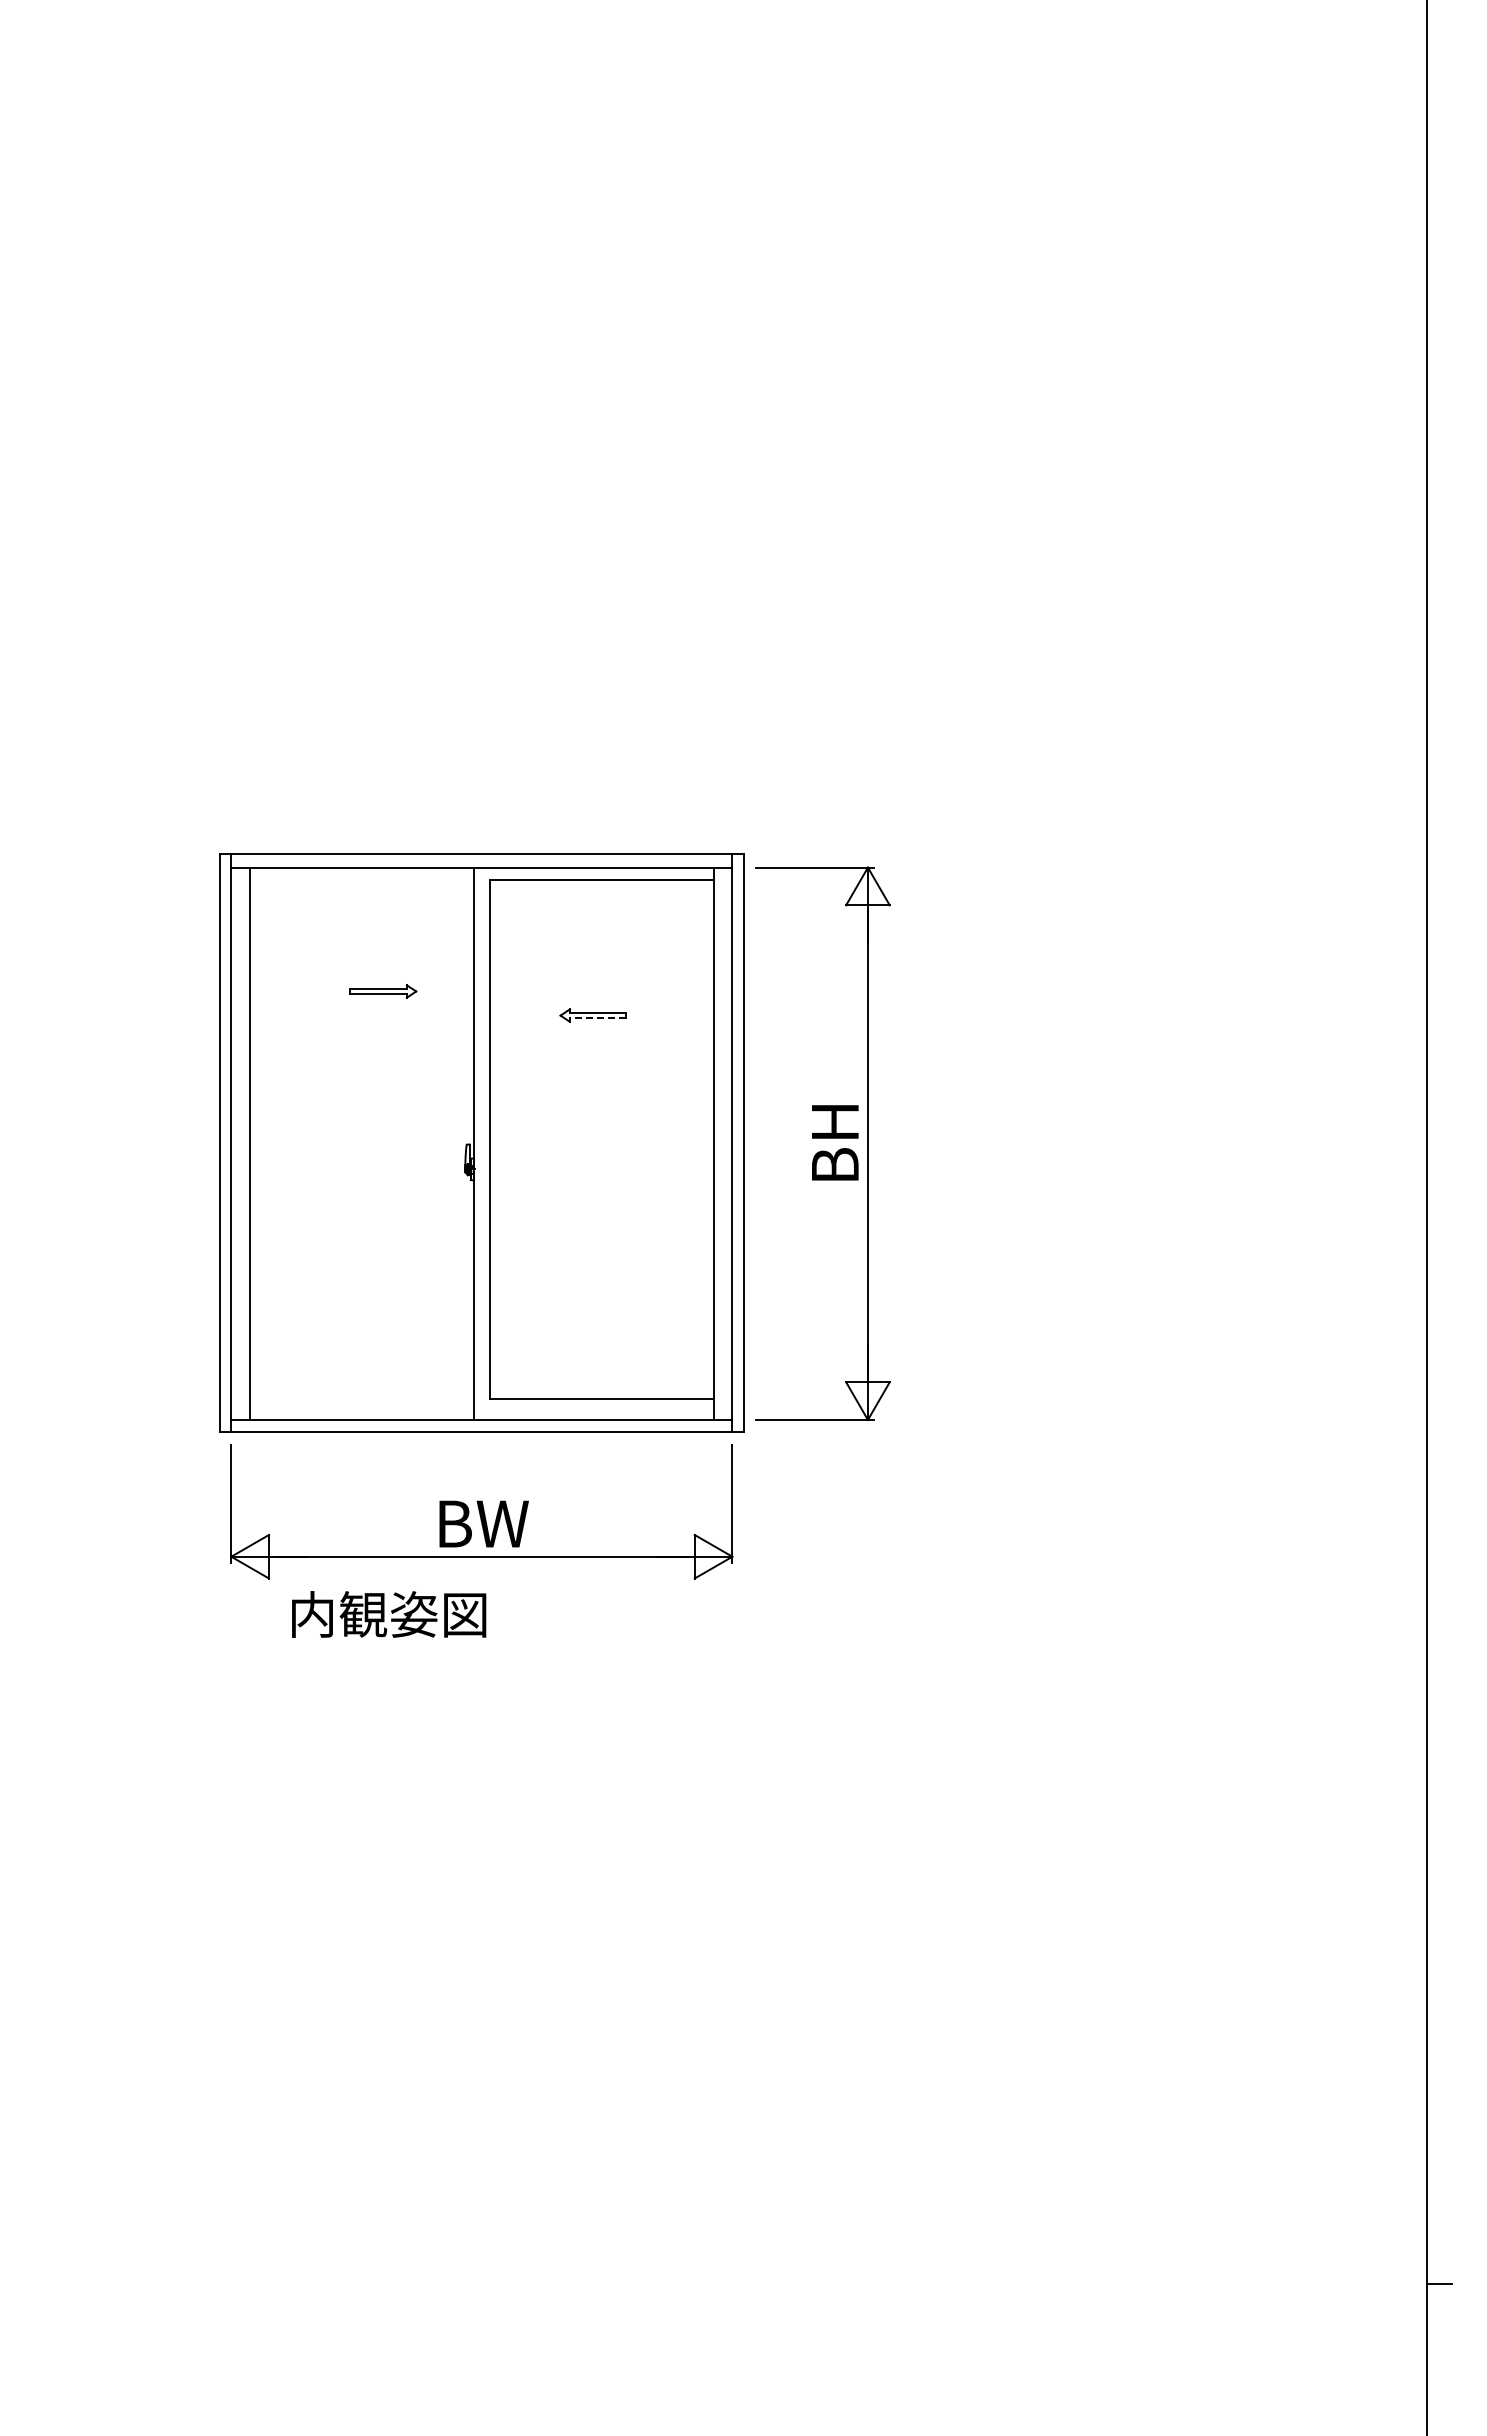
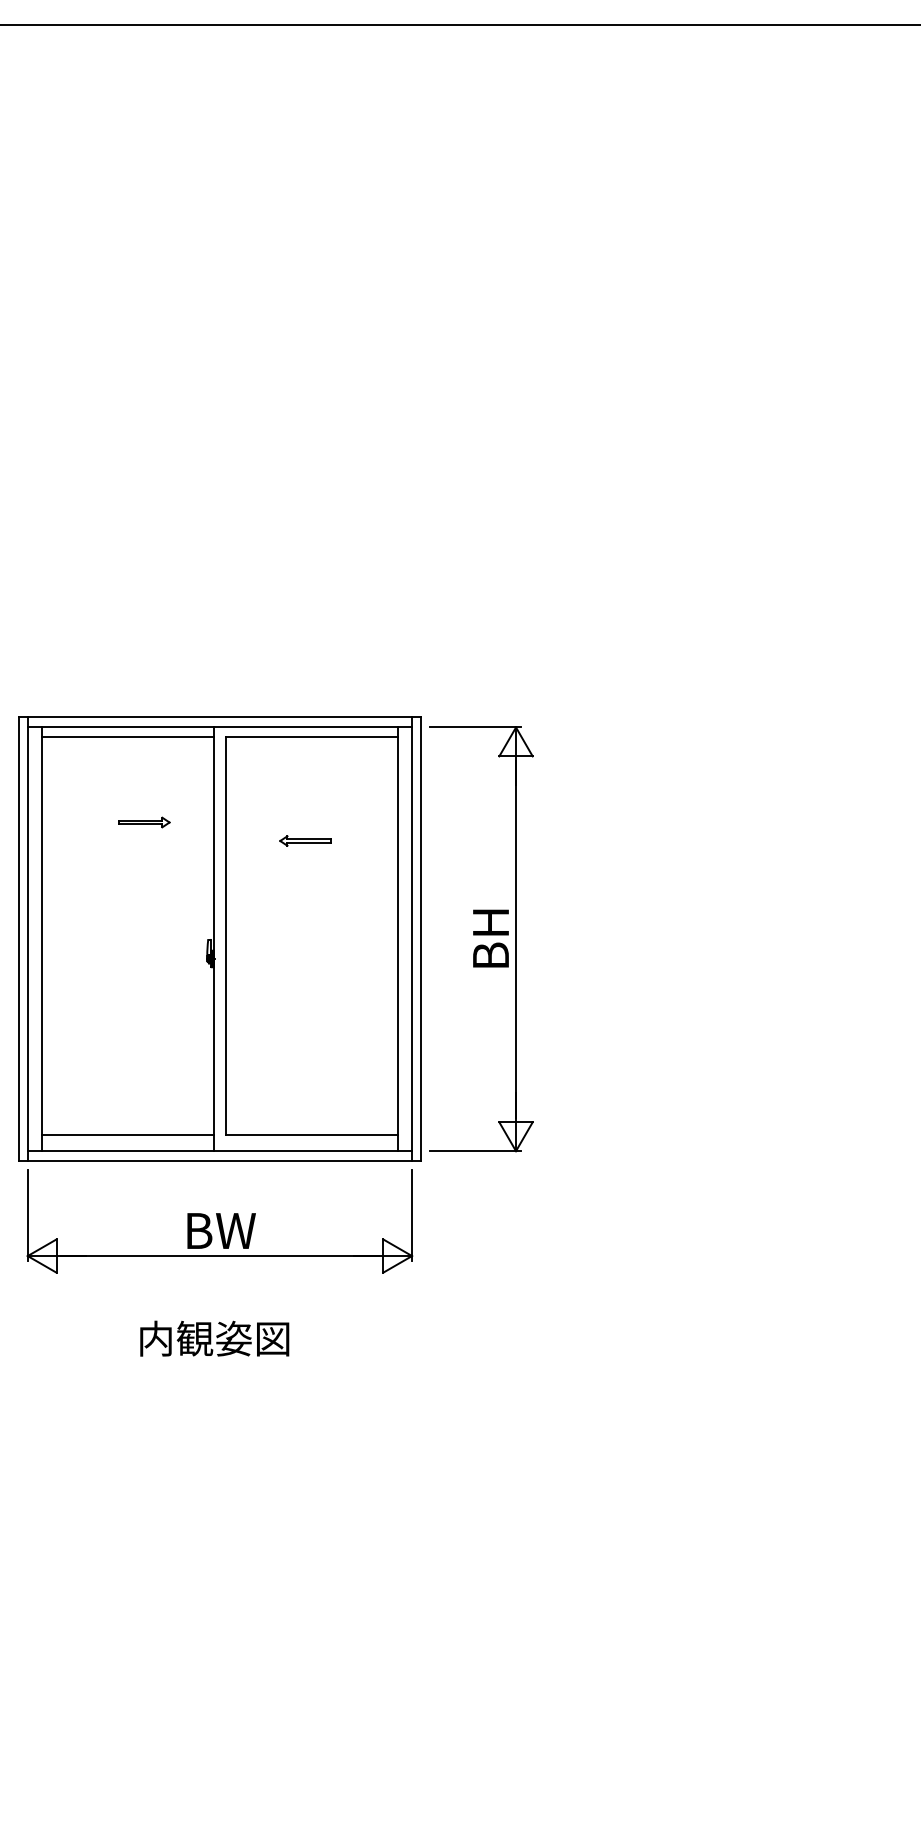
line: (361, 879) -> (127, 736), added
line: (597, 1017) -> (308, 842), dashed -> solid
line: (361, 1399) -> (127, 1135), added
text: (389, 1614) -> (215, 1338), moved

